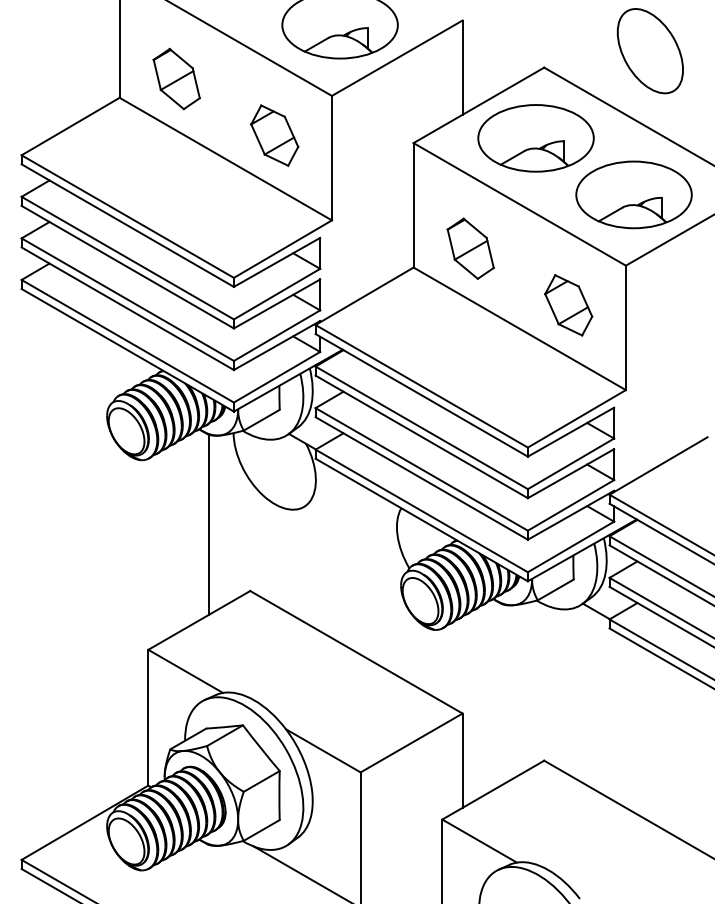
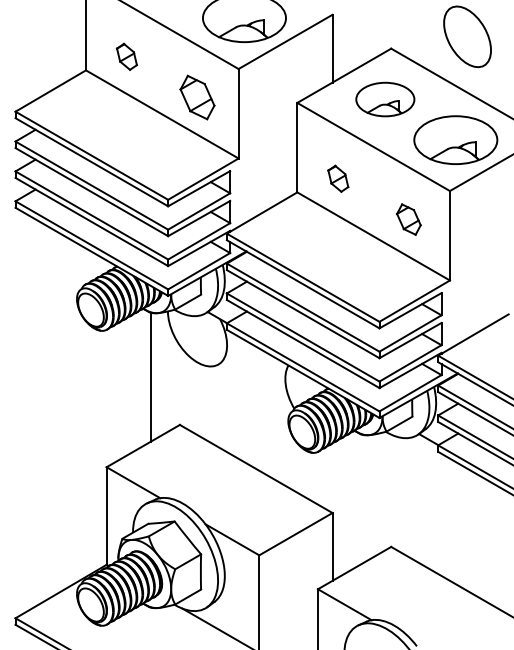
part: (176, 78) -> (126, 56), size x0.6
part: (535, 138) -> (384, 99), size x0.7
part: (470, 248) -> (338, 178), size x0.6
part: (568, 305) -> (408, 219), size x0.7

